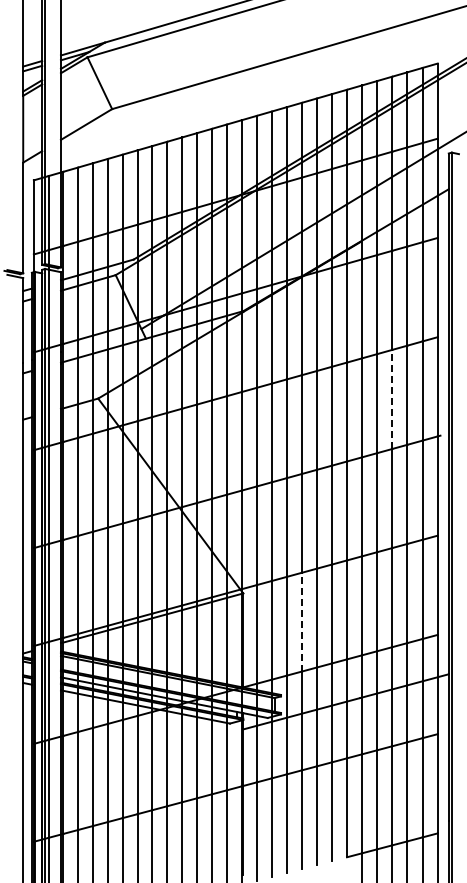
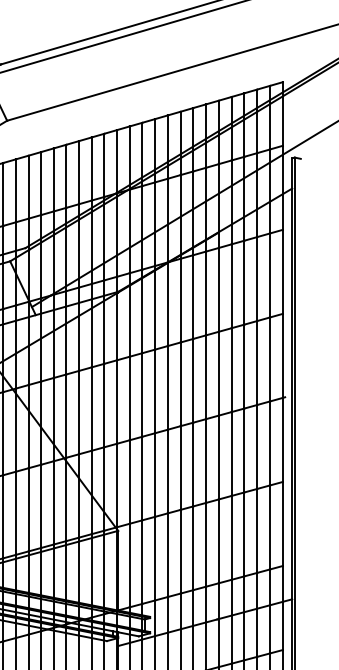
line: (392, 399) -> (244, 366), dashed -> solid
line: (301, 621) -> (167, 554), dashed -> solid

